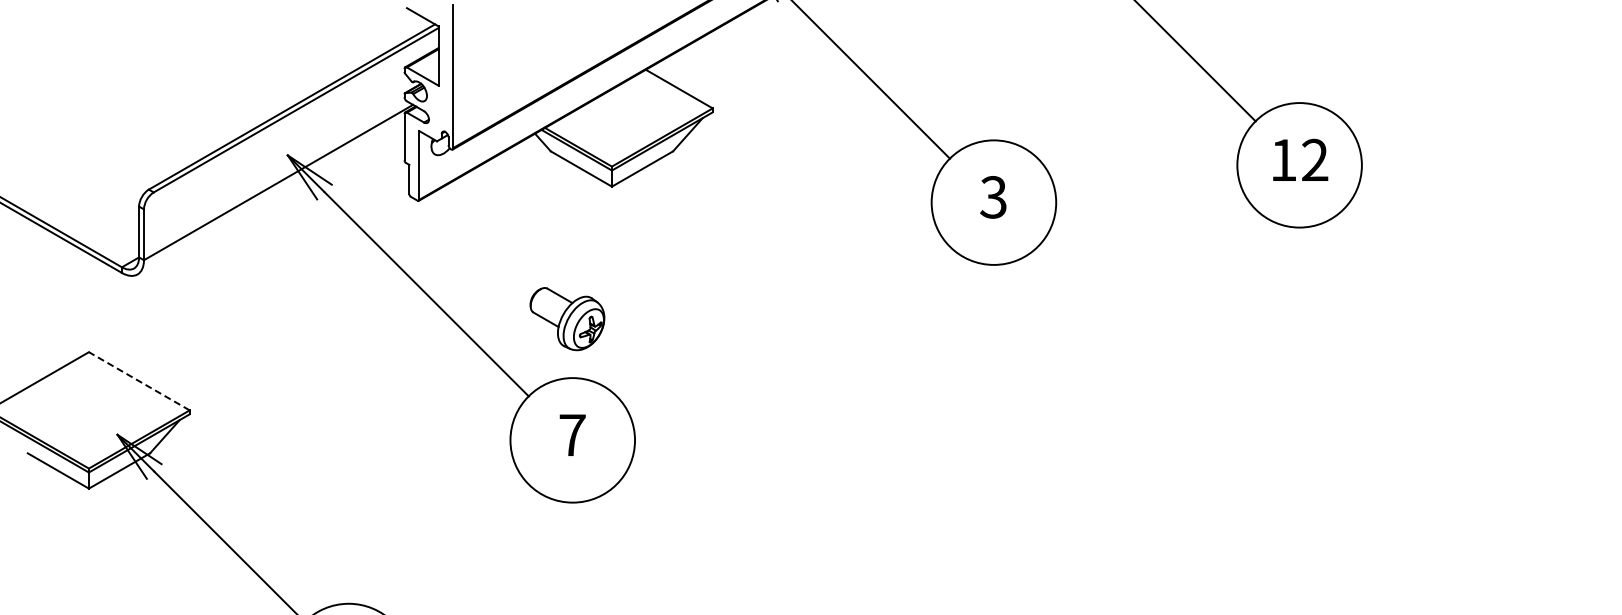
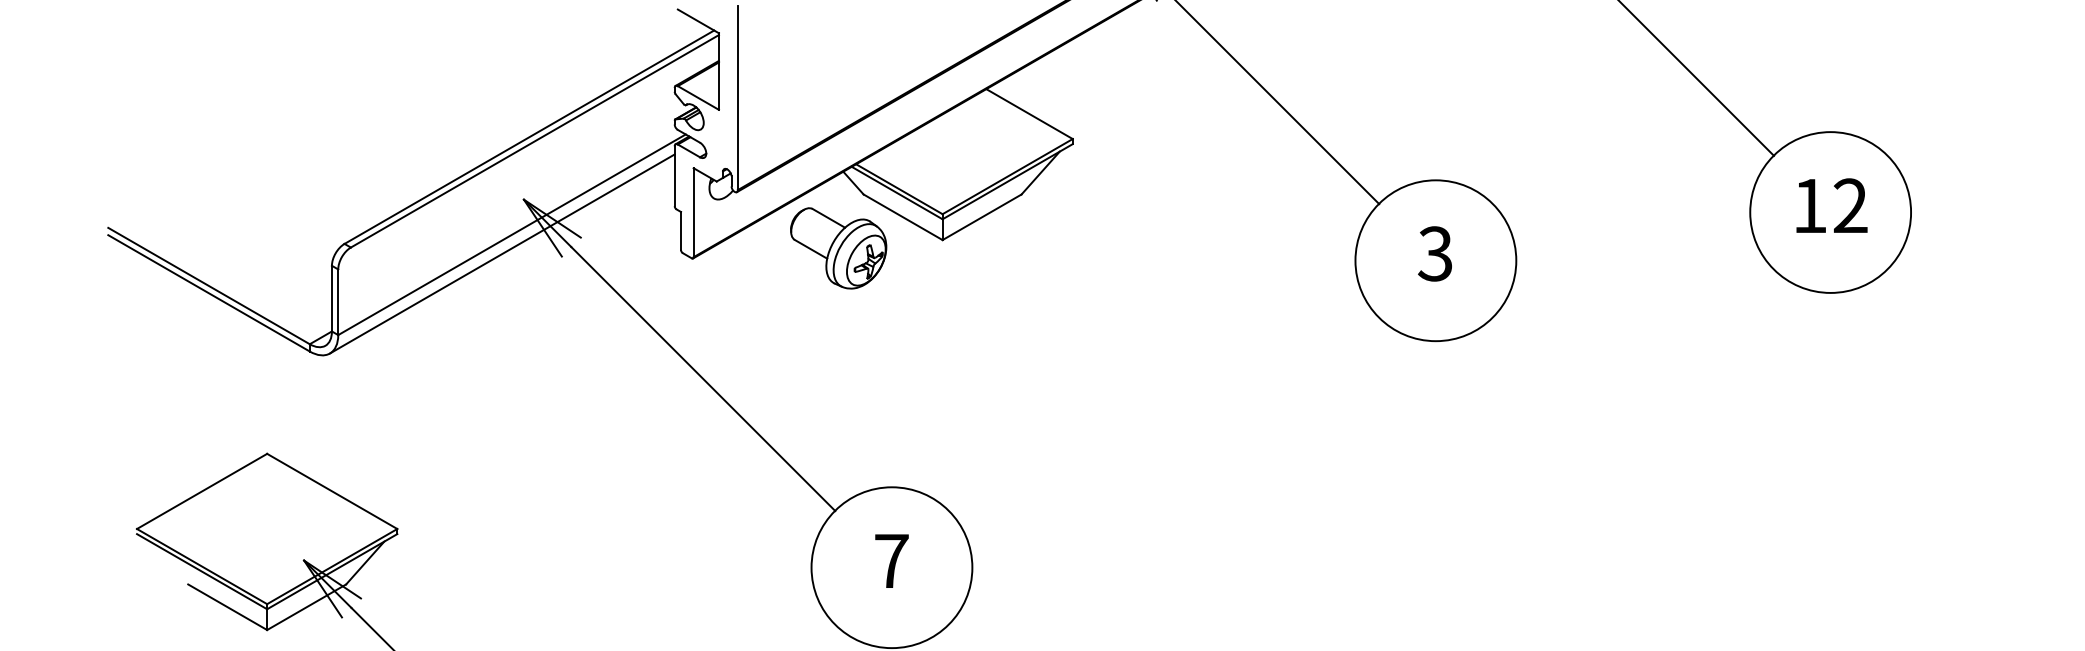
line: (270, 197) -> (501, 254), added
part: (567, 319) -> (838, 248), moved
line: (138, 381) -> (331, 491), dashed -> solid

